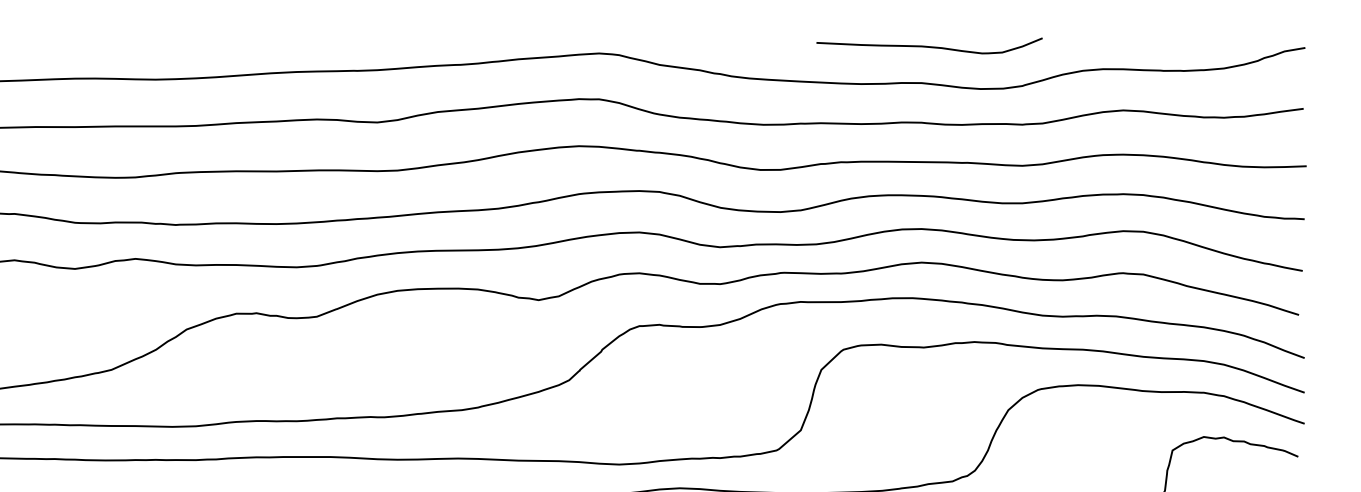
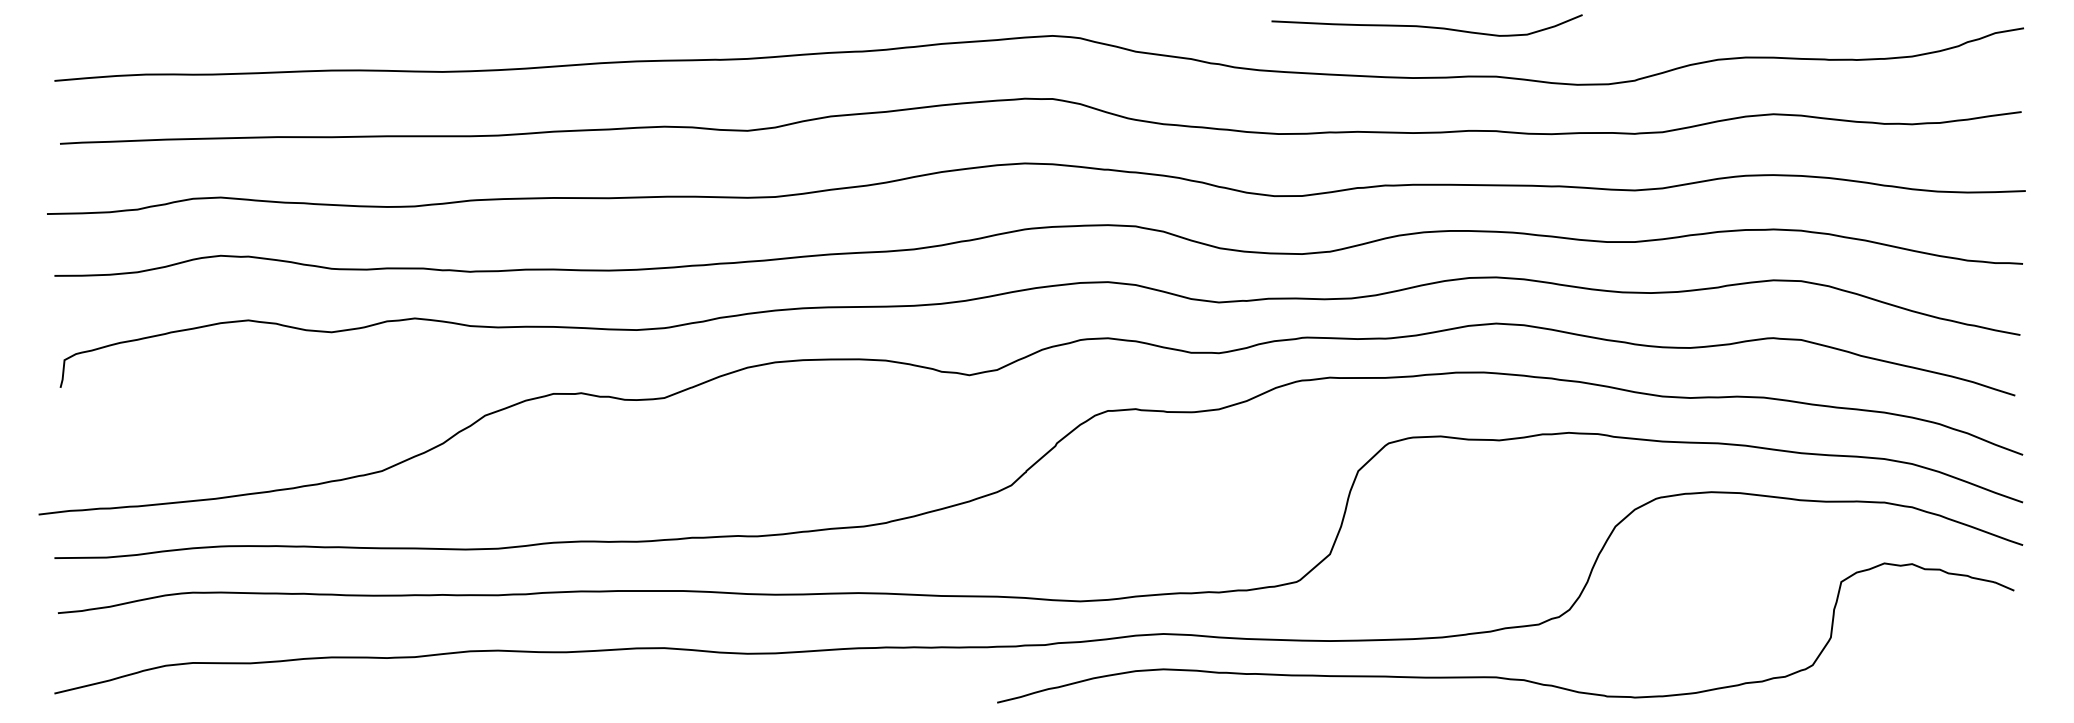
curve: (929, 46) -> (1426, 26), moved

